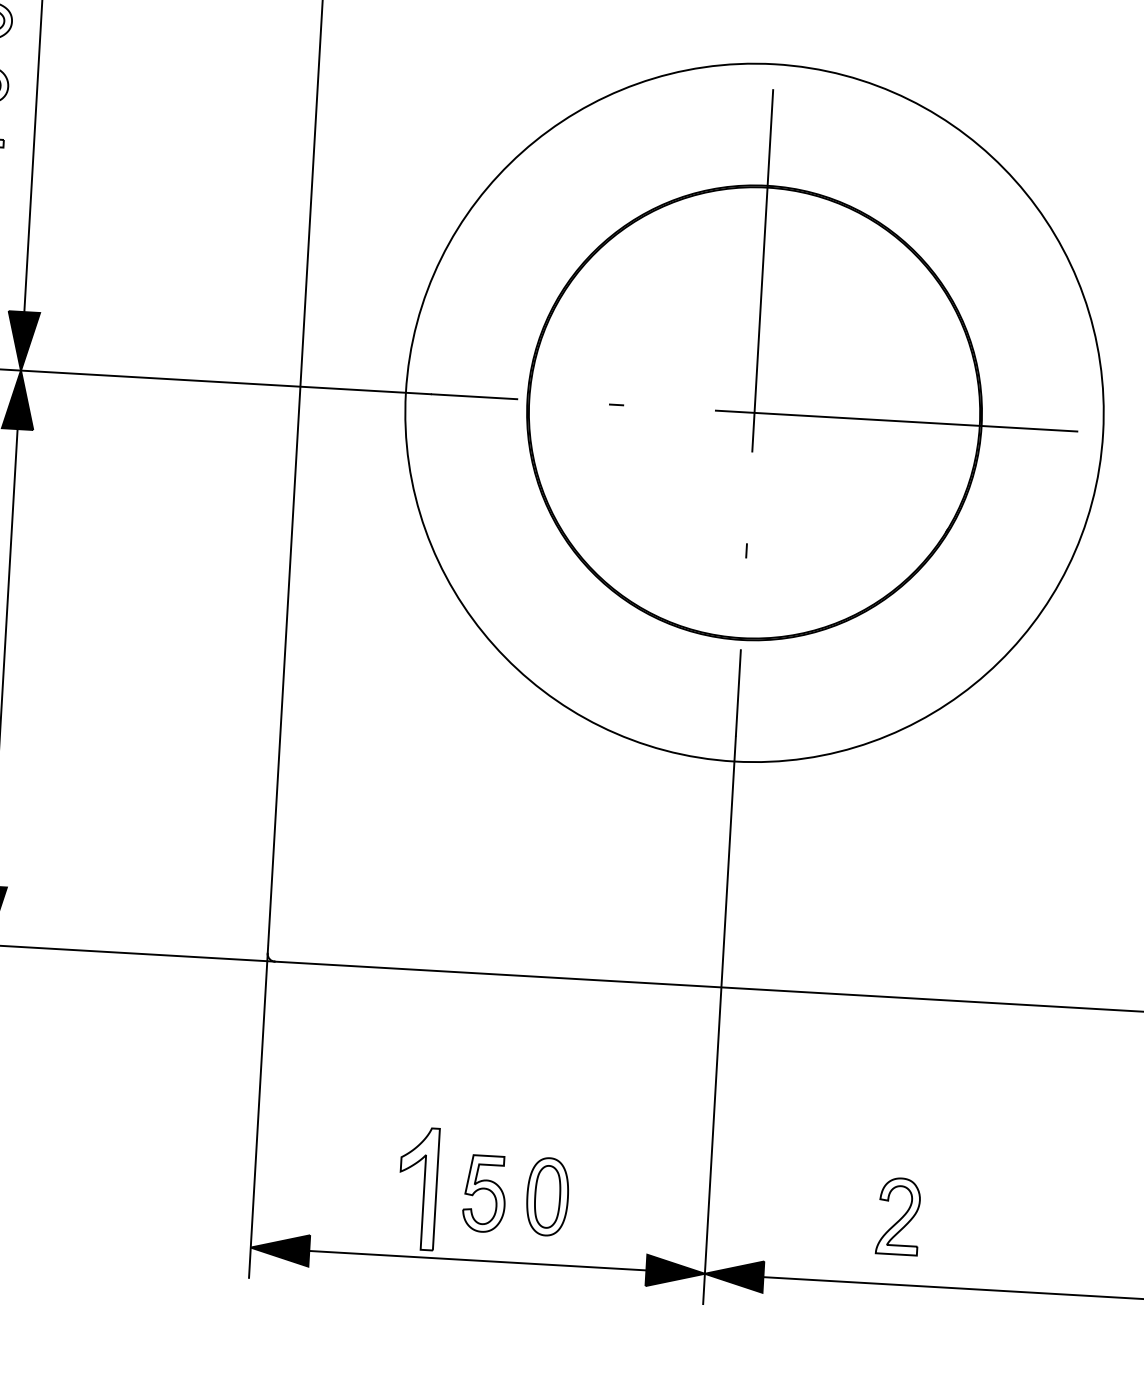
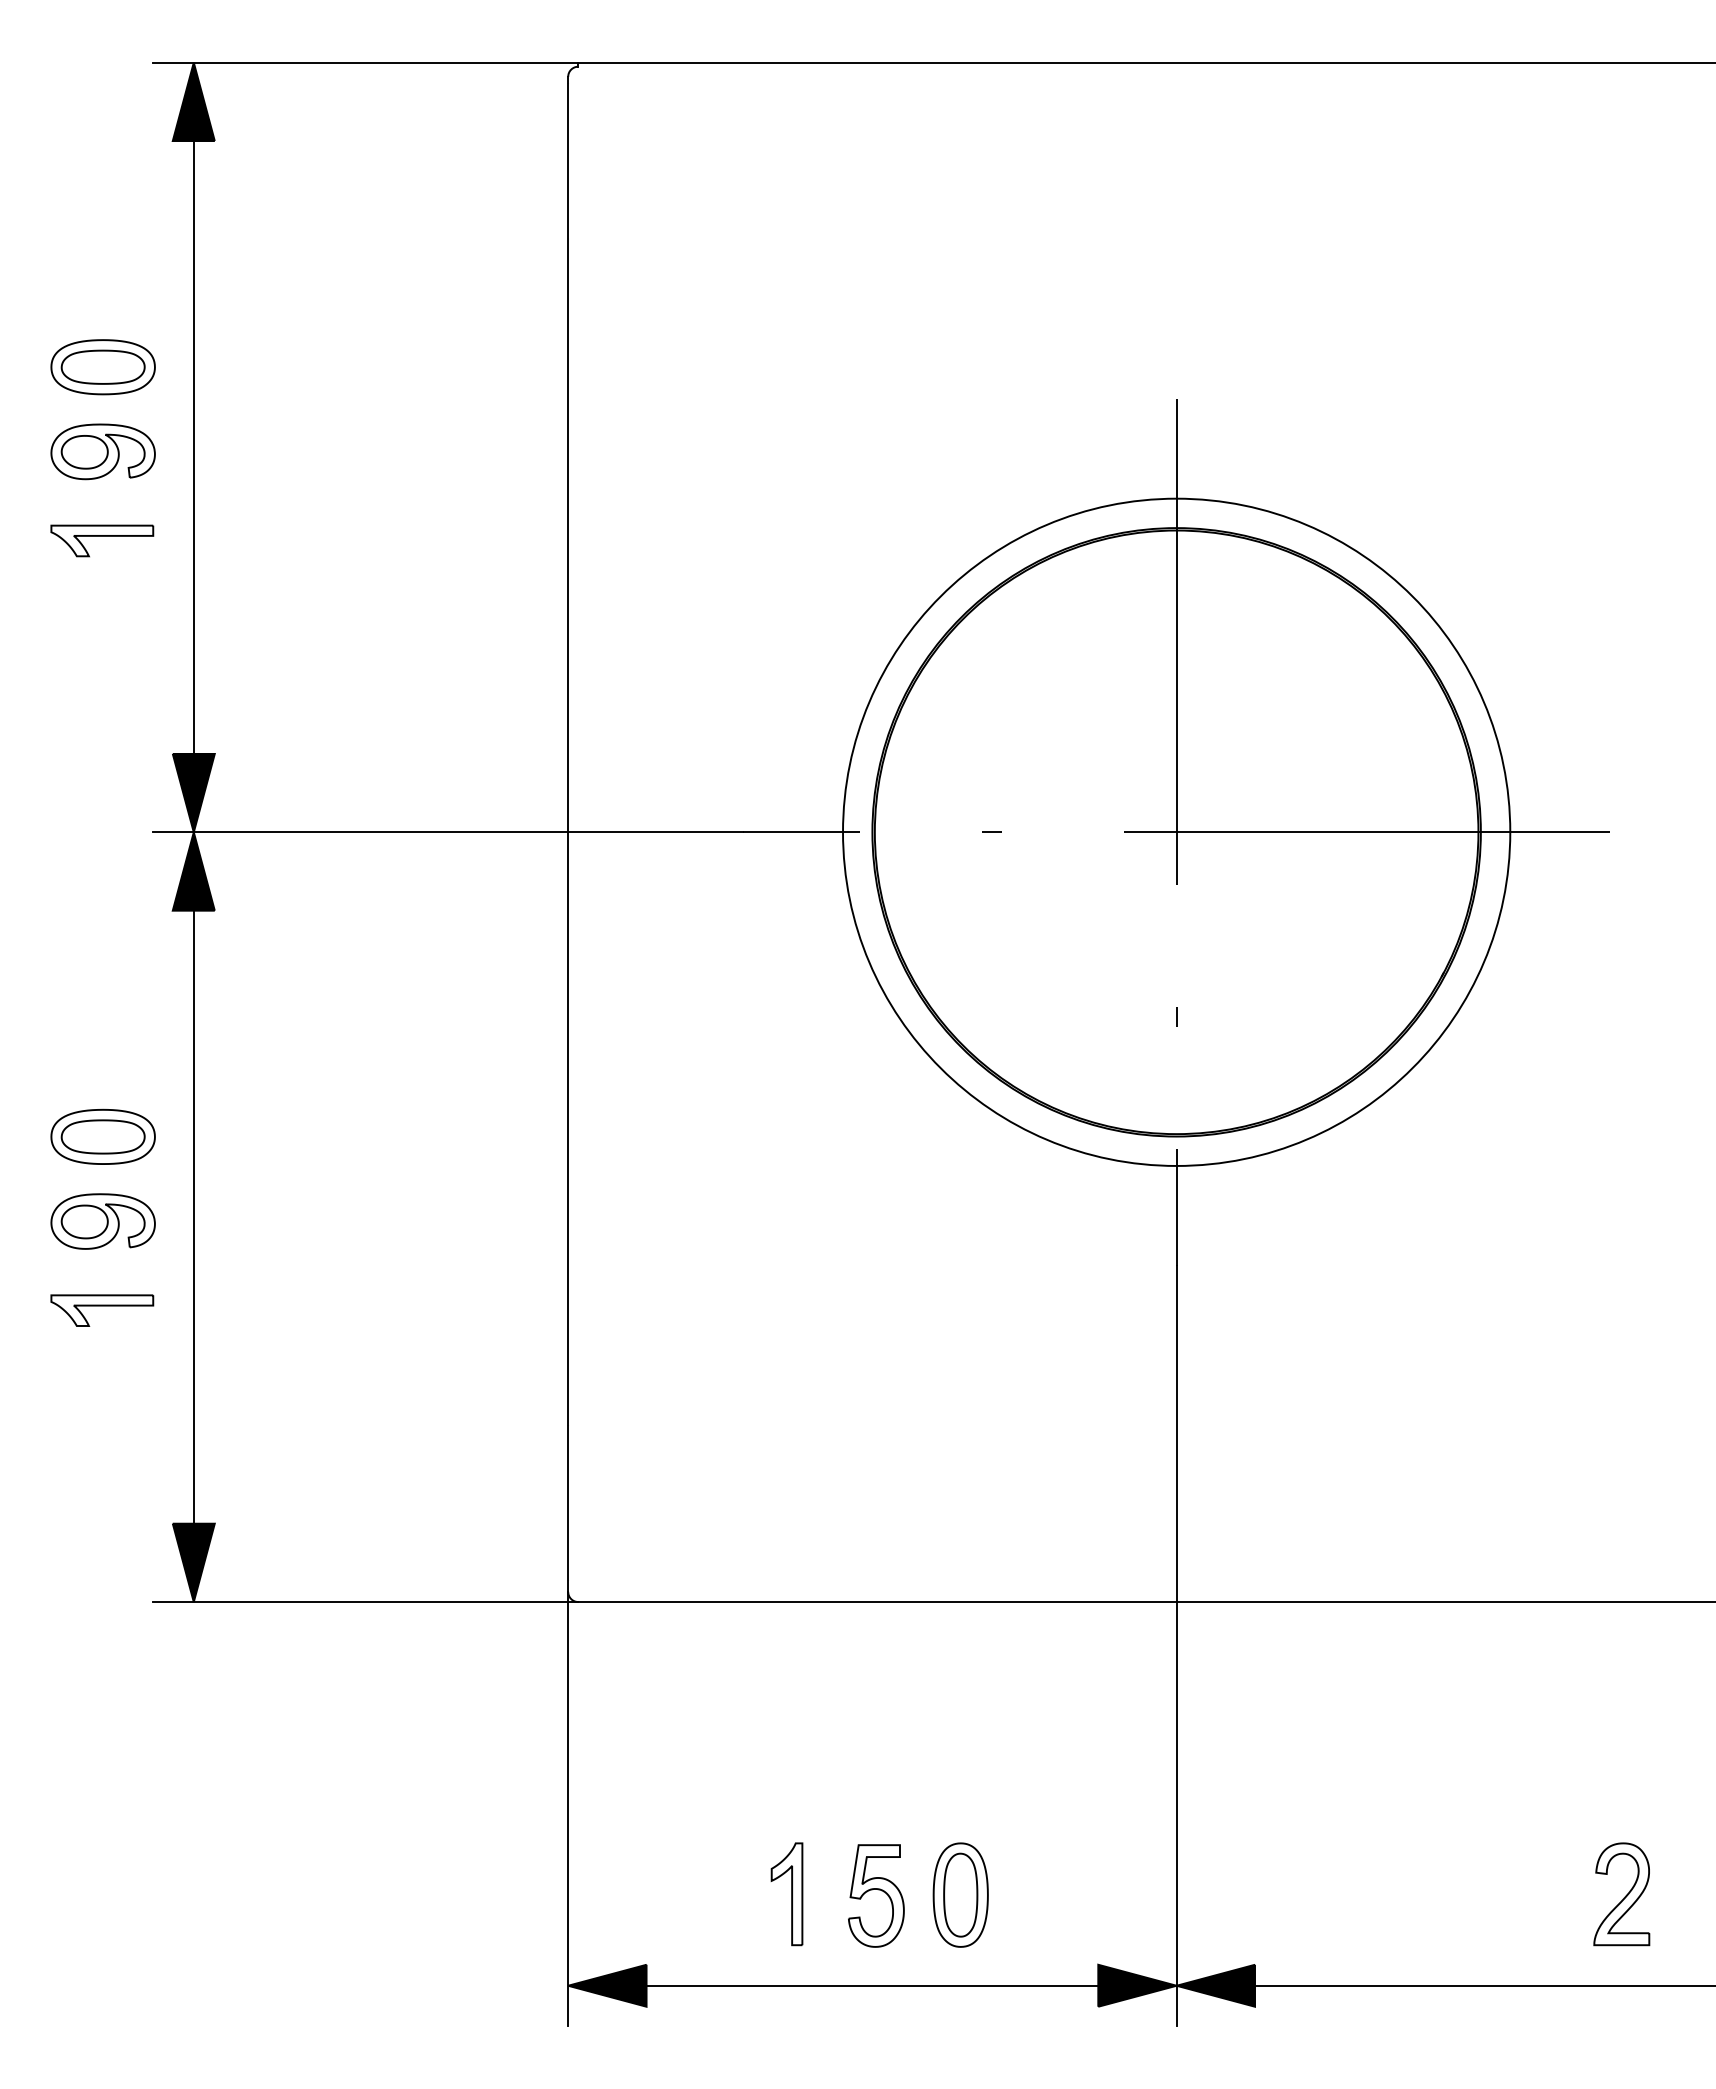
circle: (754, 412) -> (1176, 831), size x0.71
part: (417, 1188) -> (786, 1894), size x0.62
part: (898, 1216) -> (1621, 1894), moved

